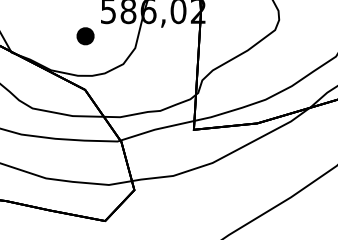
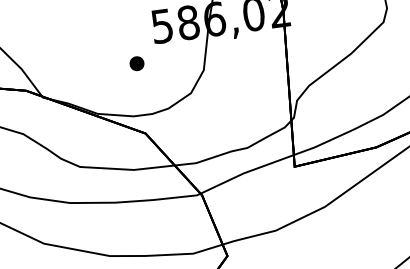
part: (85, 36) -> (136, 63), size x0.62

